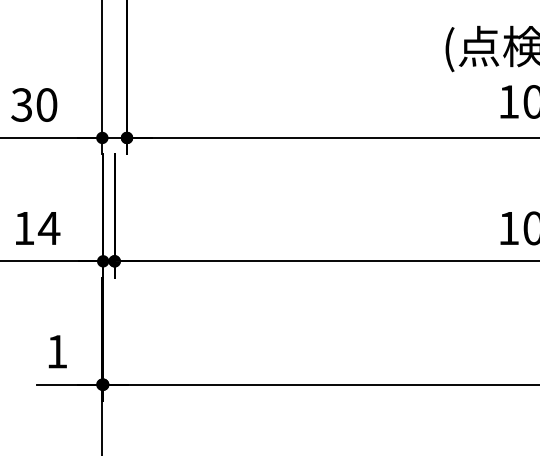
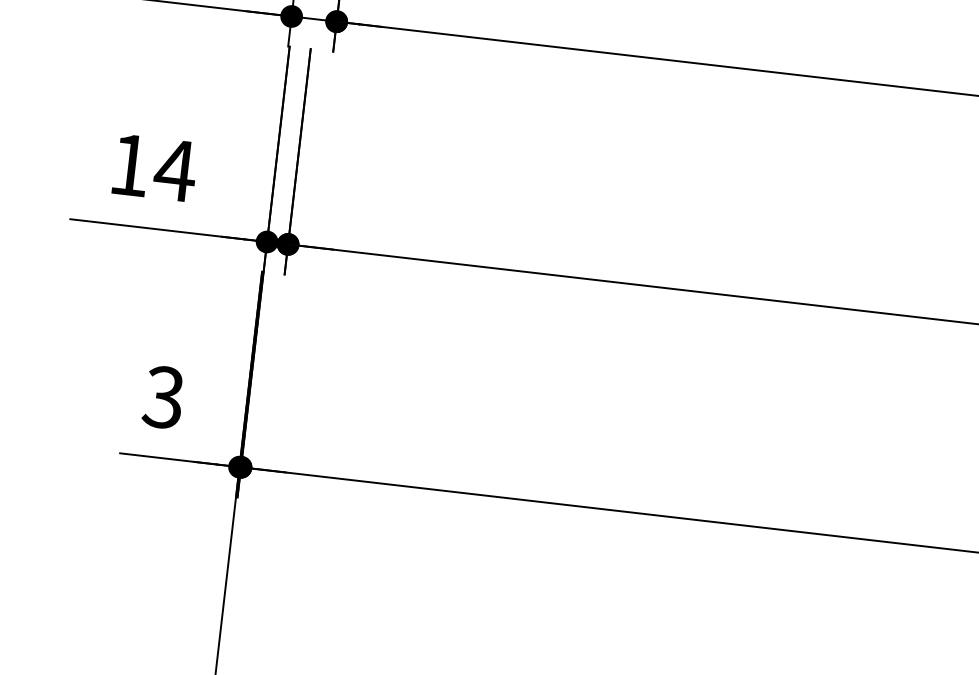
text: (56, 351) -> (162, 396), 1 -> 3

